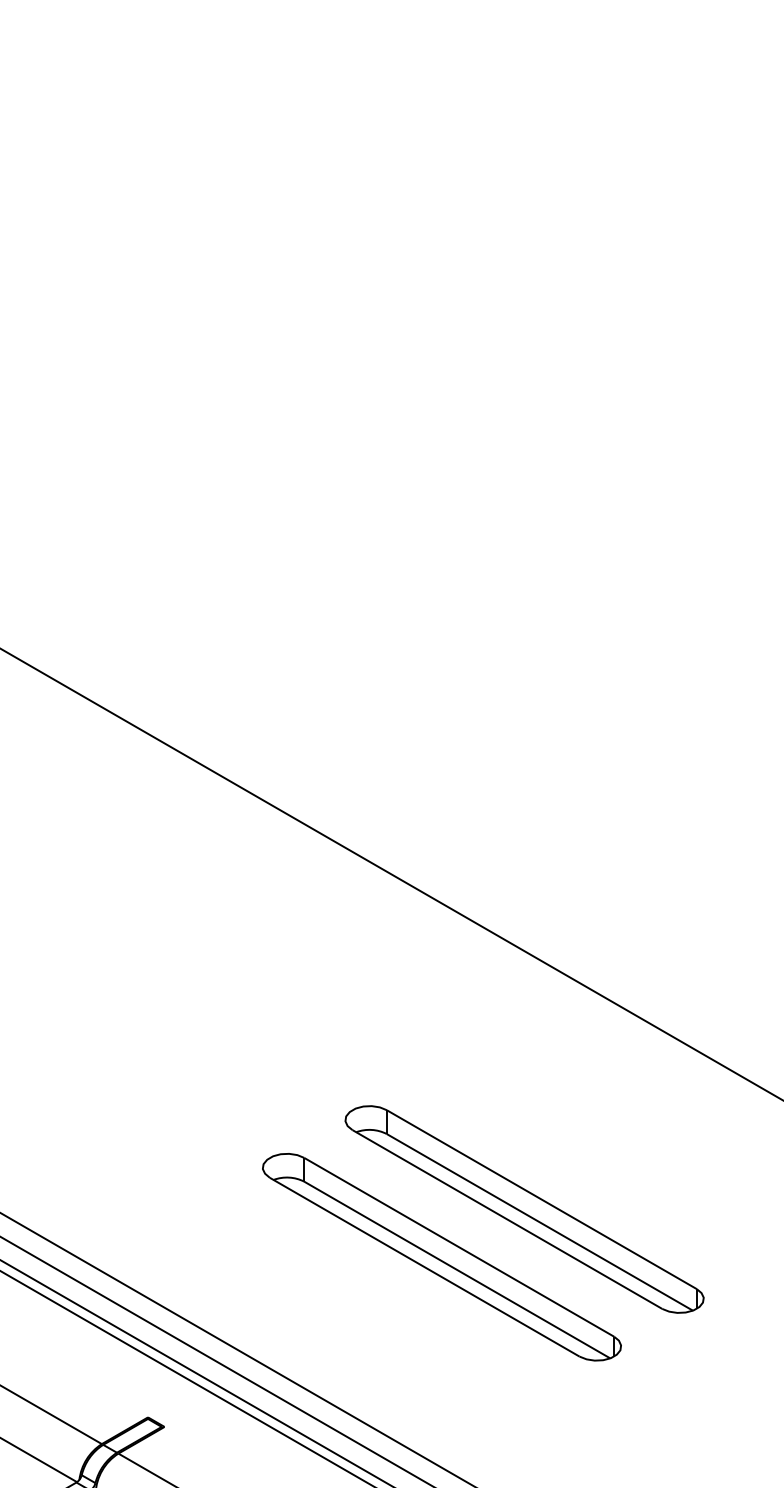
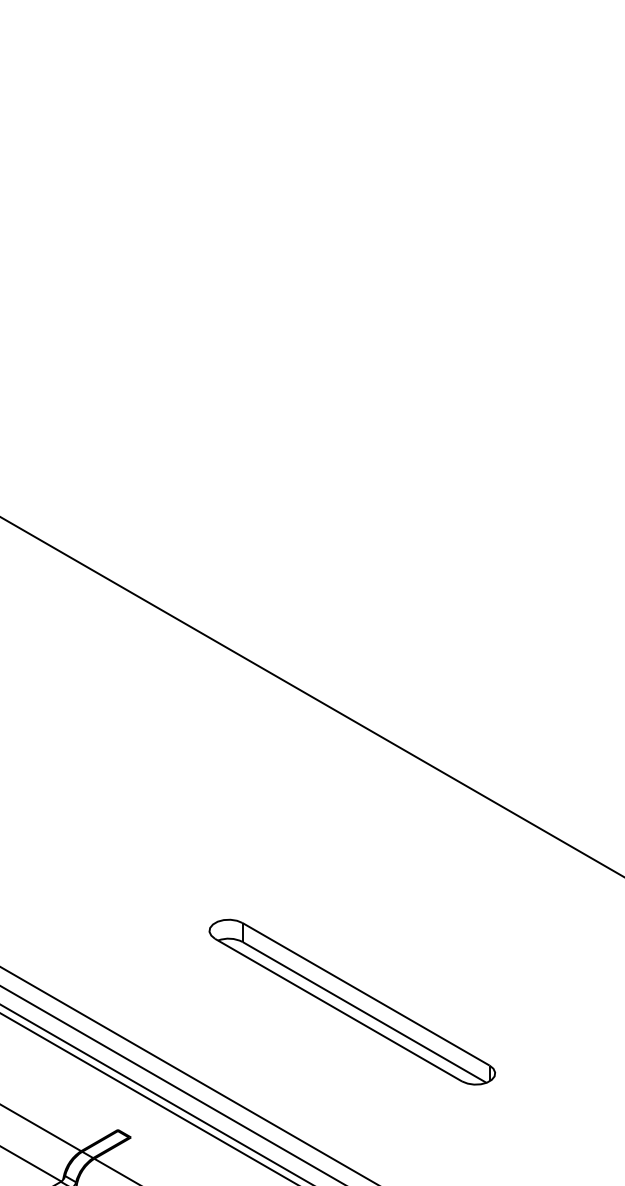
part: (524, 1209) -> (418, 964), removed

